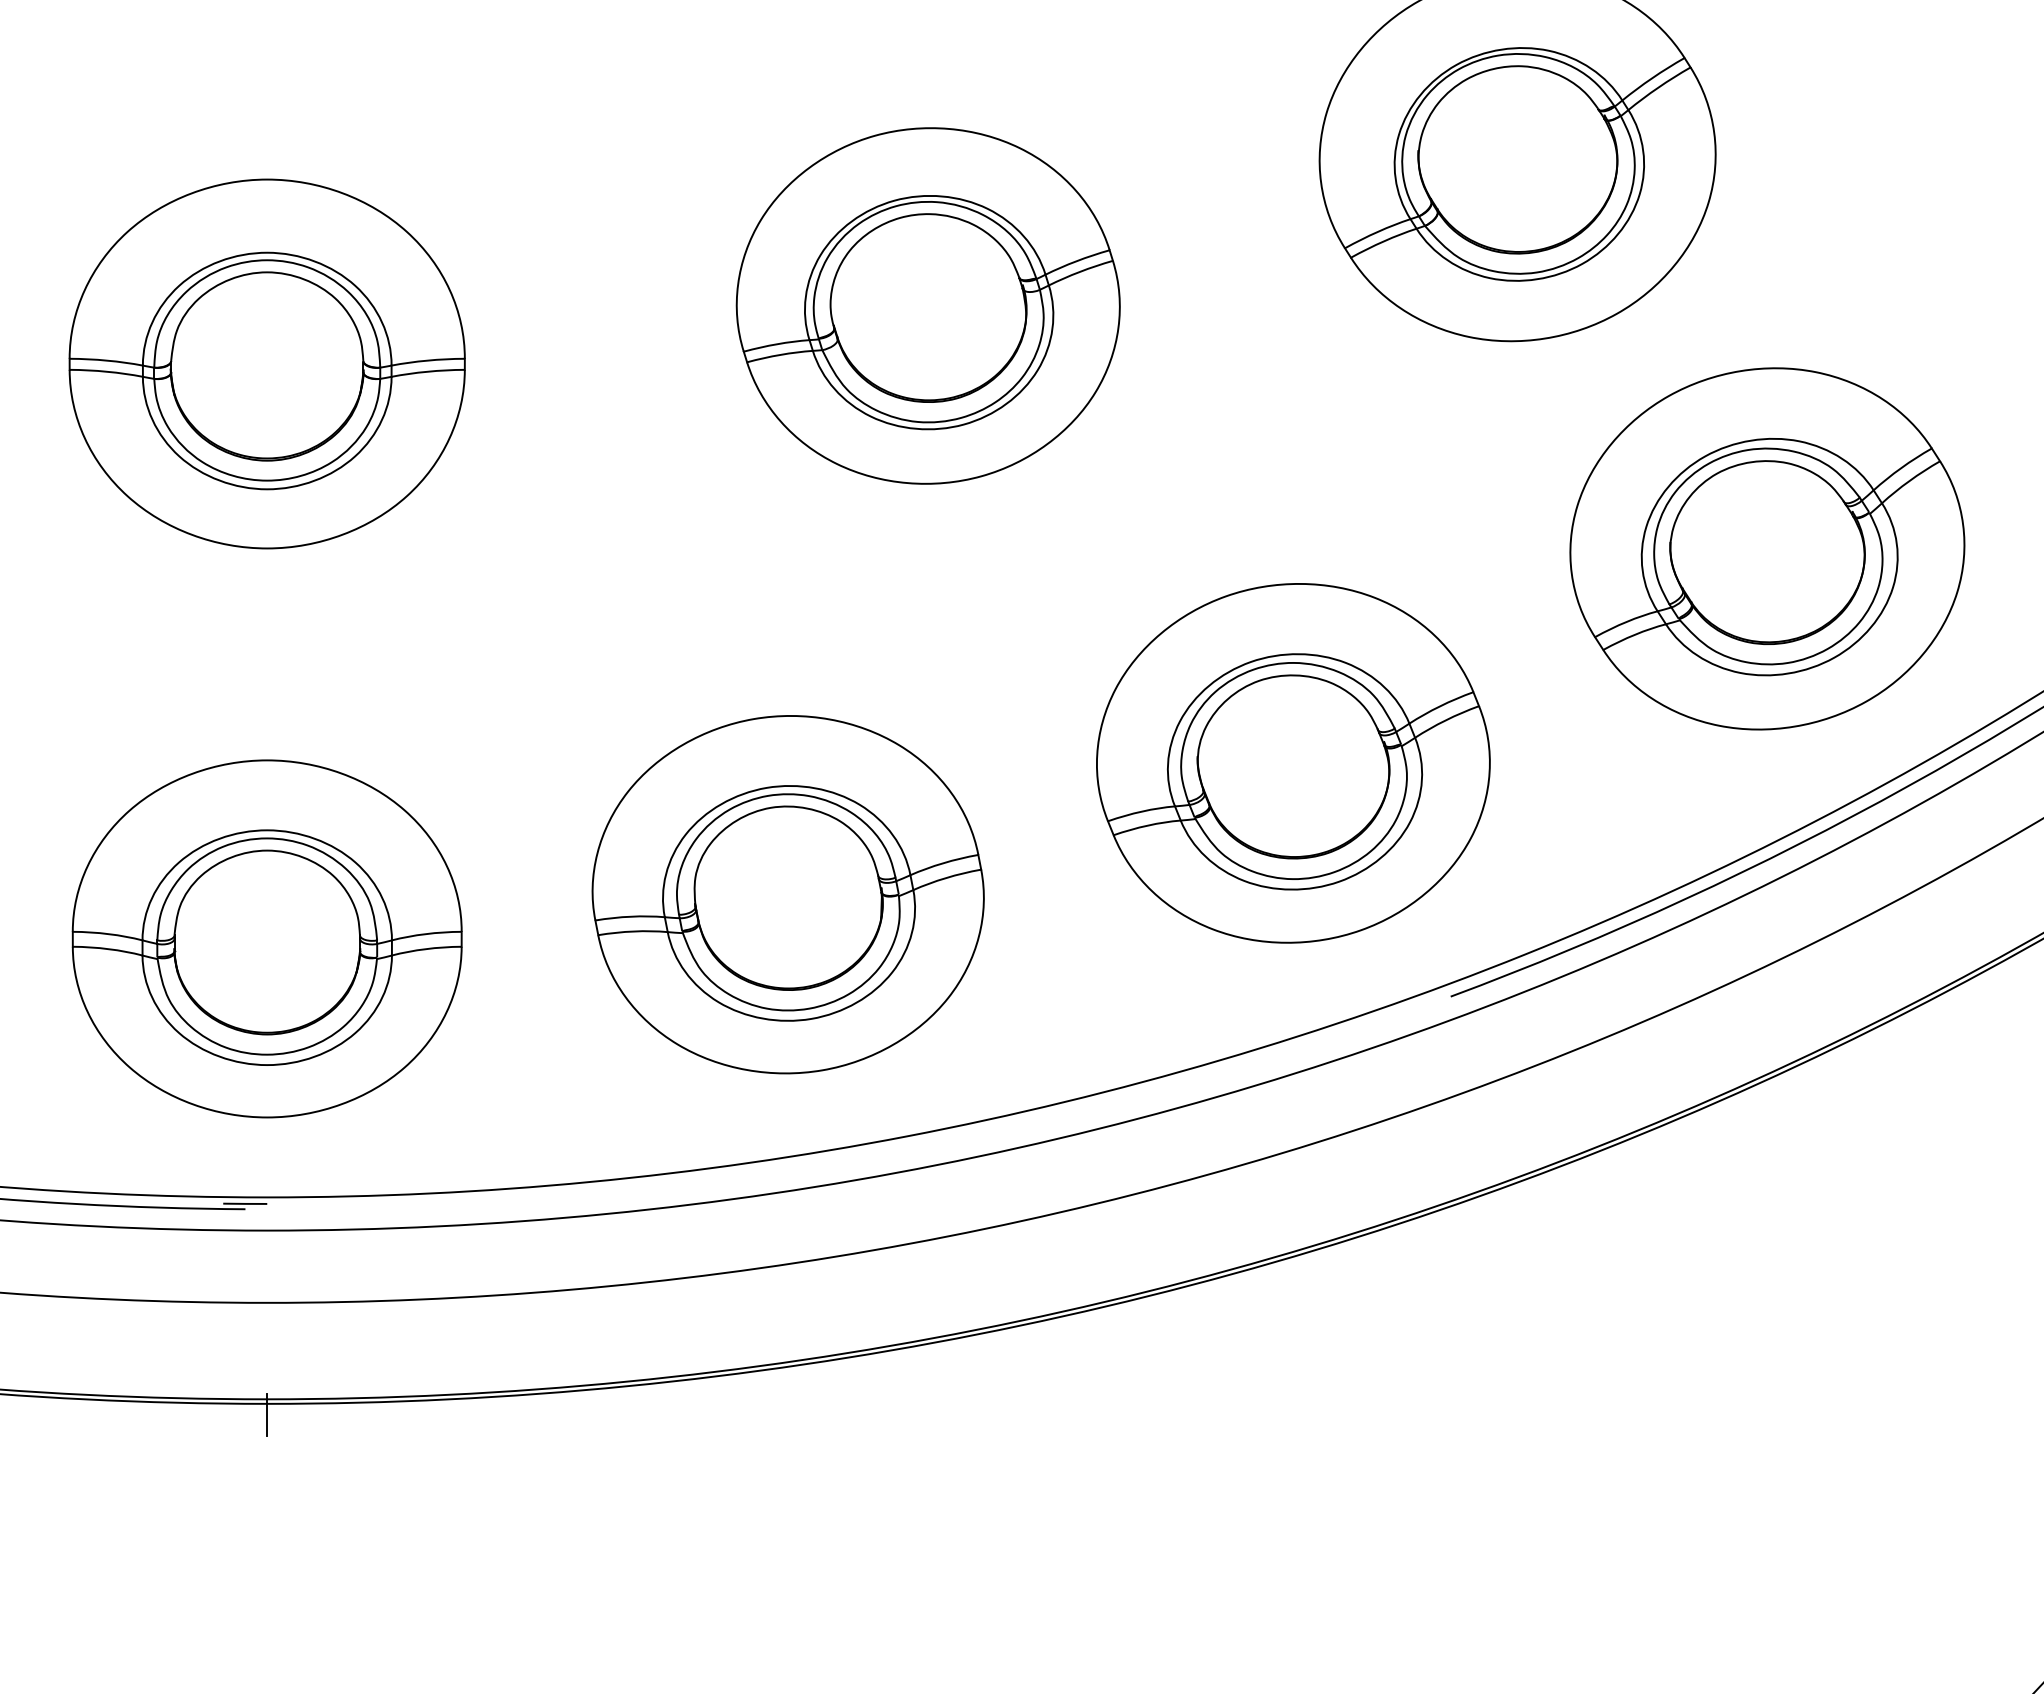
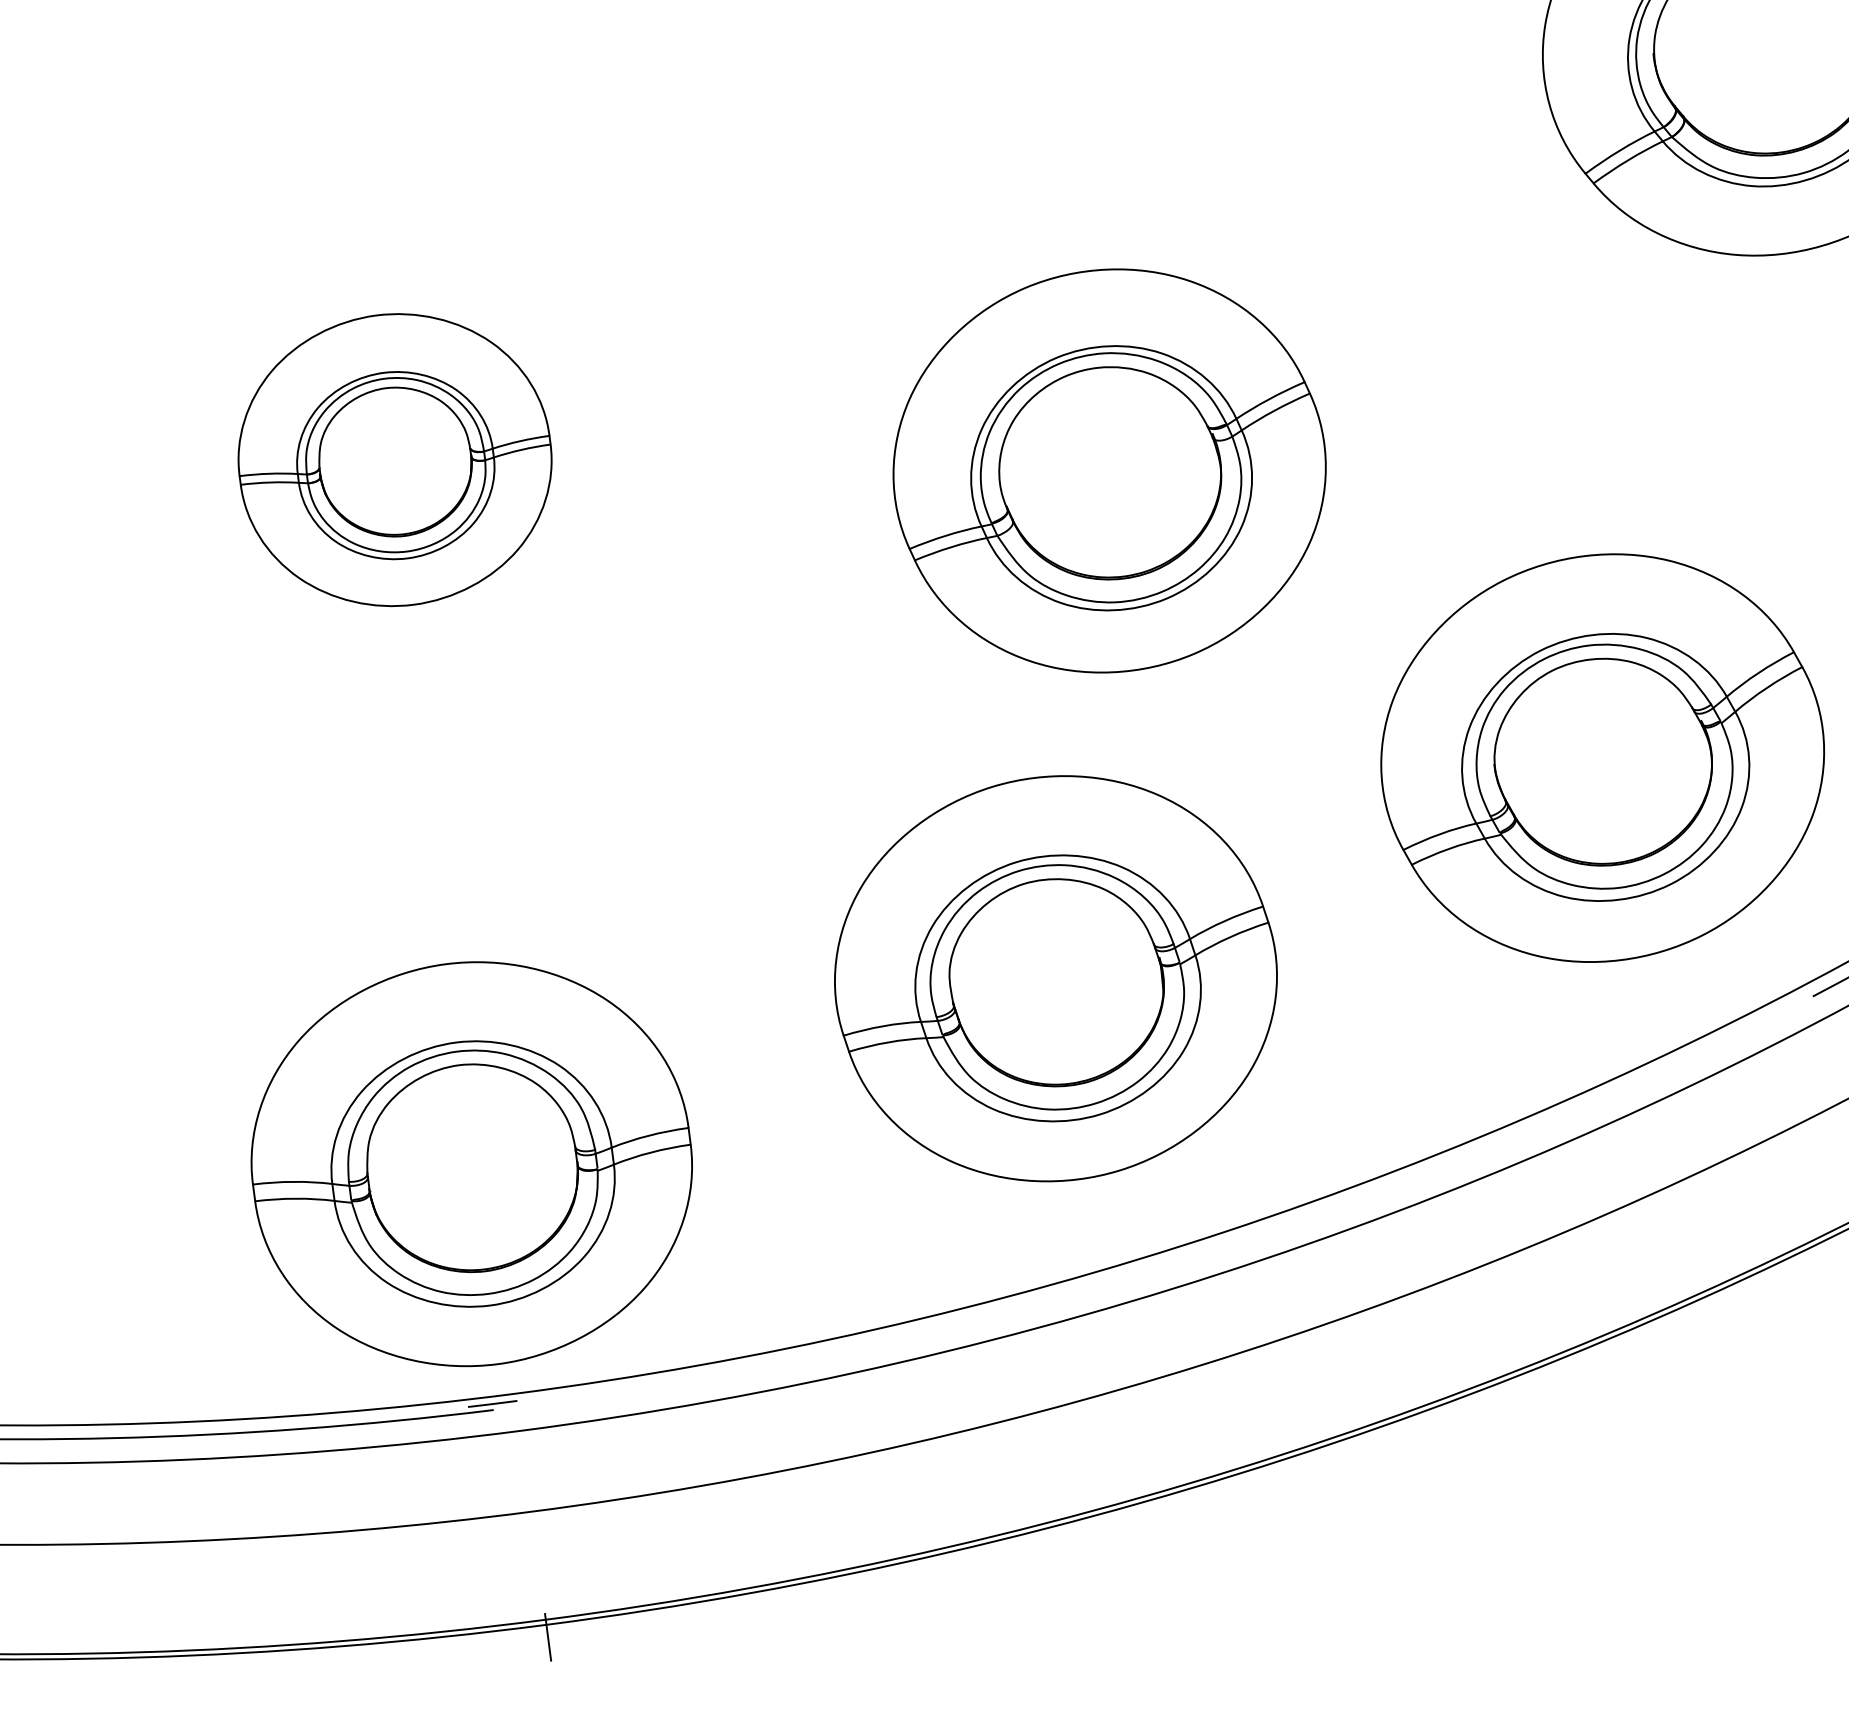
part: (927, 305) -> (1108, 470), moved
part: (266, 363) -> (394, 459), size x0.7
part: (266, 938) -> (470, 1163), moved

